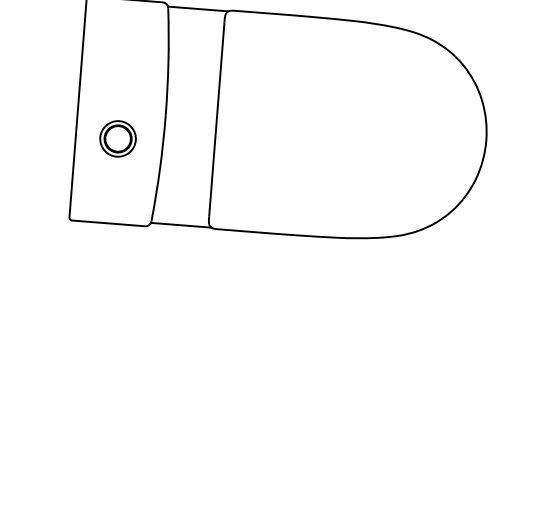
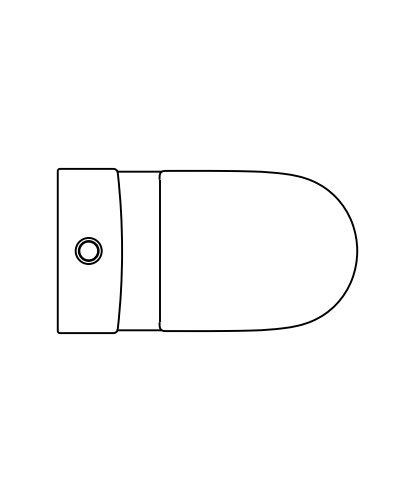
part: (117, 138) -> (88, 250), moved

